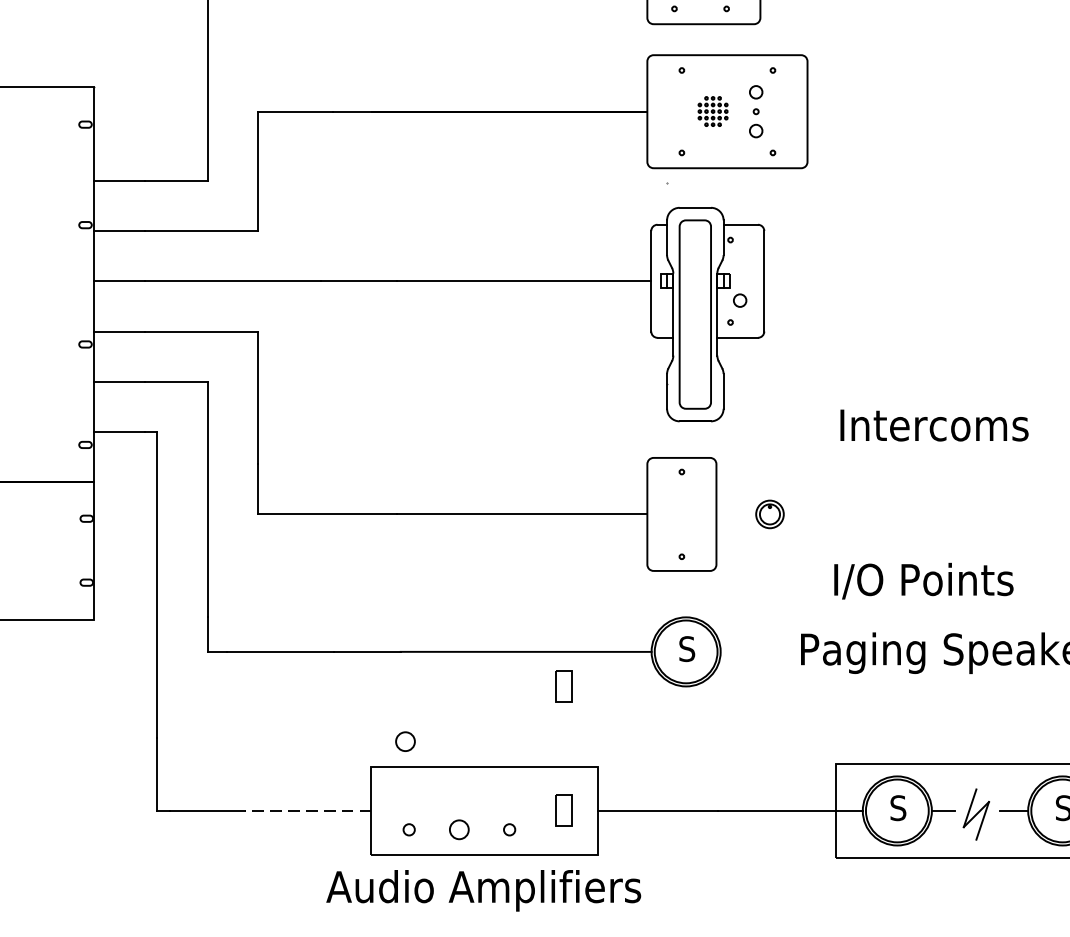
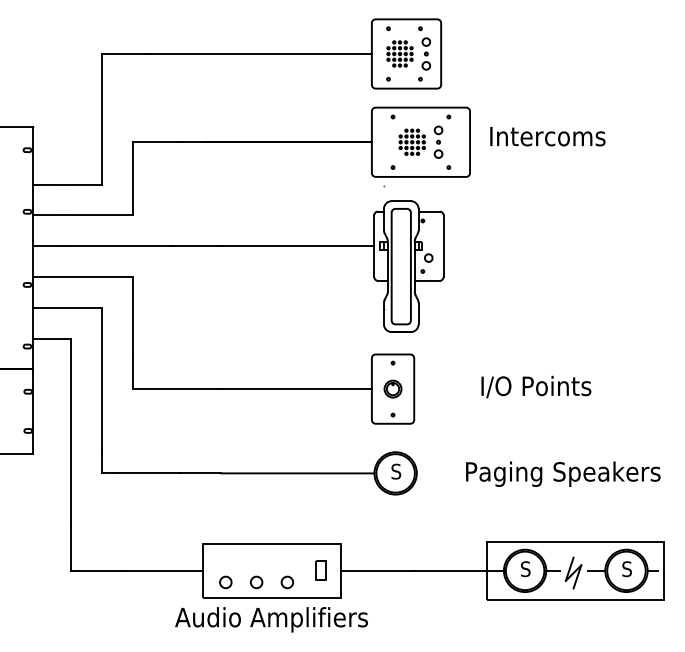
part: (712, 110) -> (411, 141), size x1.43
text: (933, 425) -> (547, 136), moved
part: (769, 513) -> (392, 388), moved
text: (924, 580) -> (536, 386), moved
part: (563, 686) -> (320, 494), removed
circle: (405, 741) -> (223, 528), removed
line: (307, 810) -> (163, 570), dashed -> solid
circle: (408, 829) -> (225, 582), size x1.67
circle: (509, 829) -> (287, 582), size x1.67

